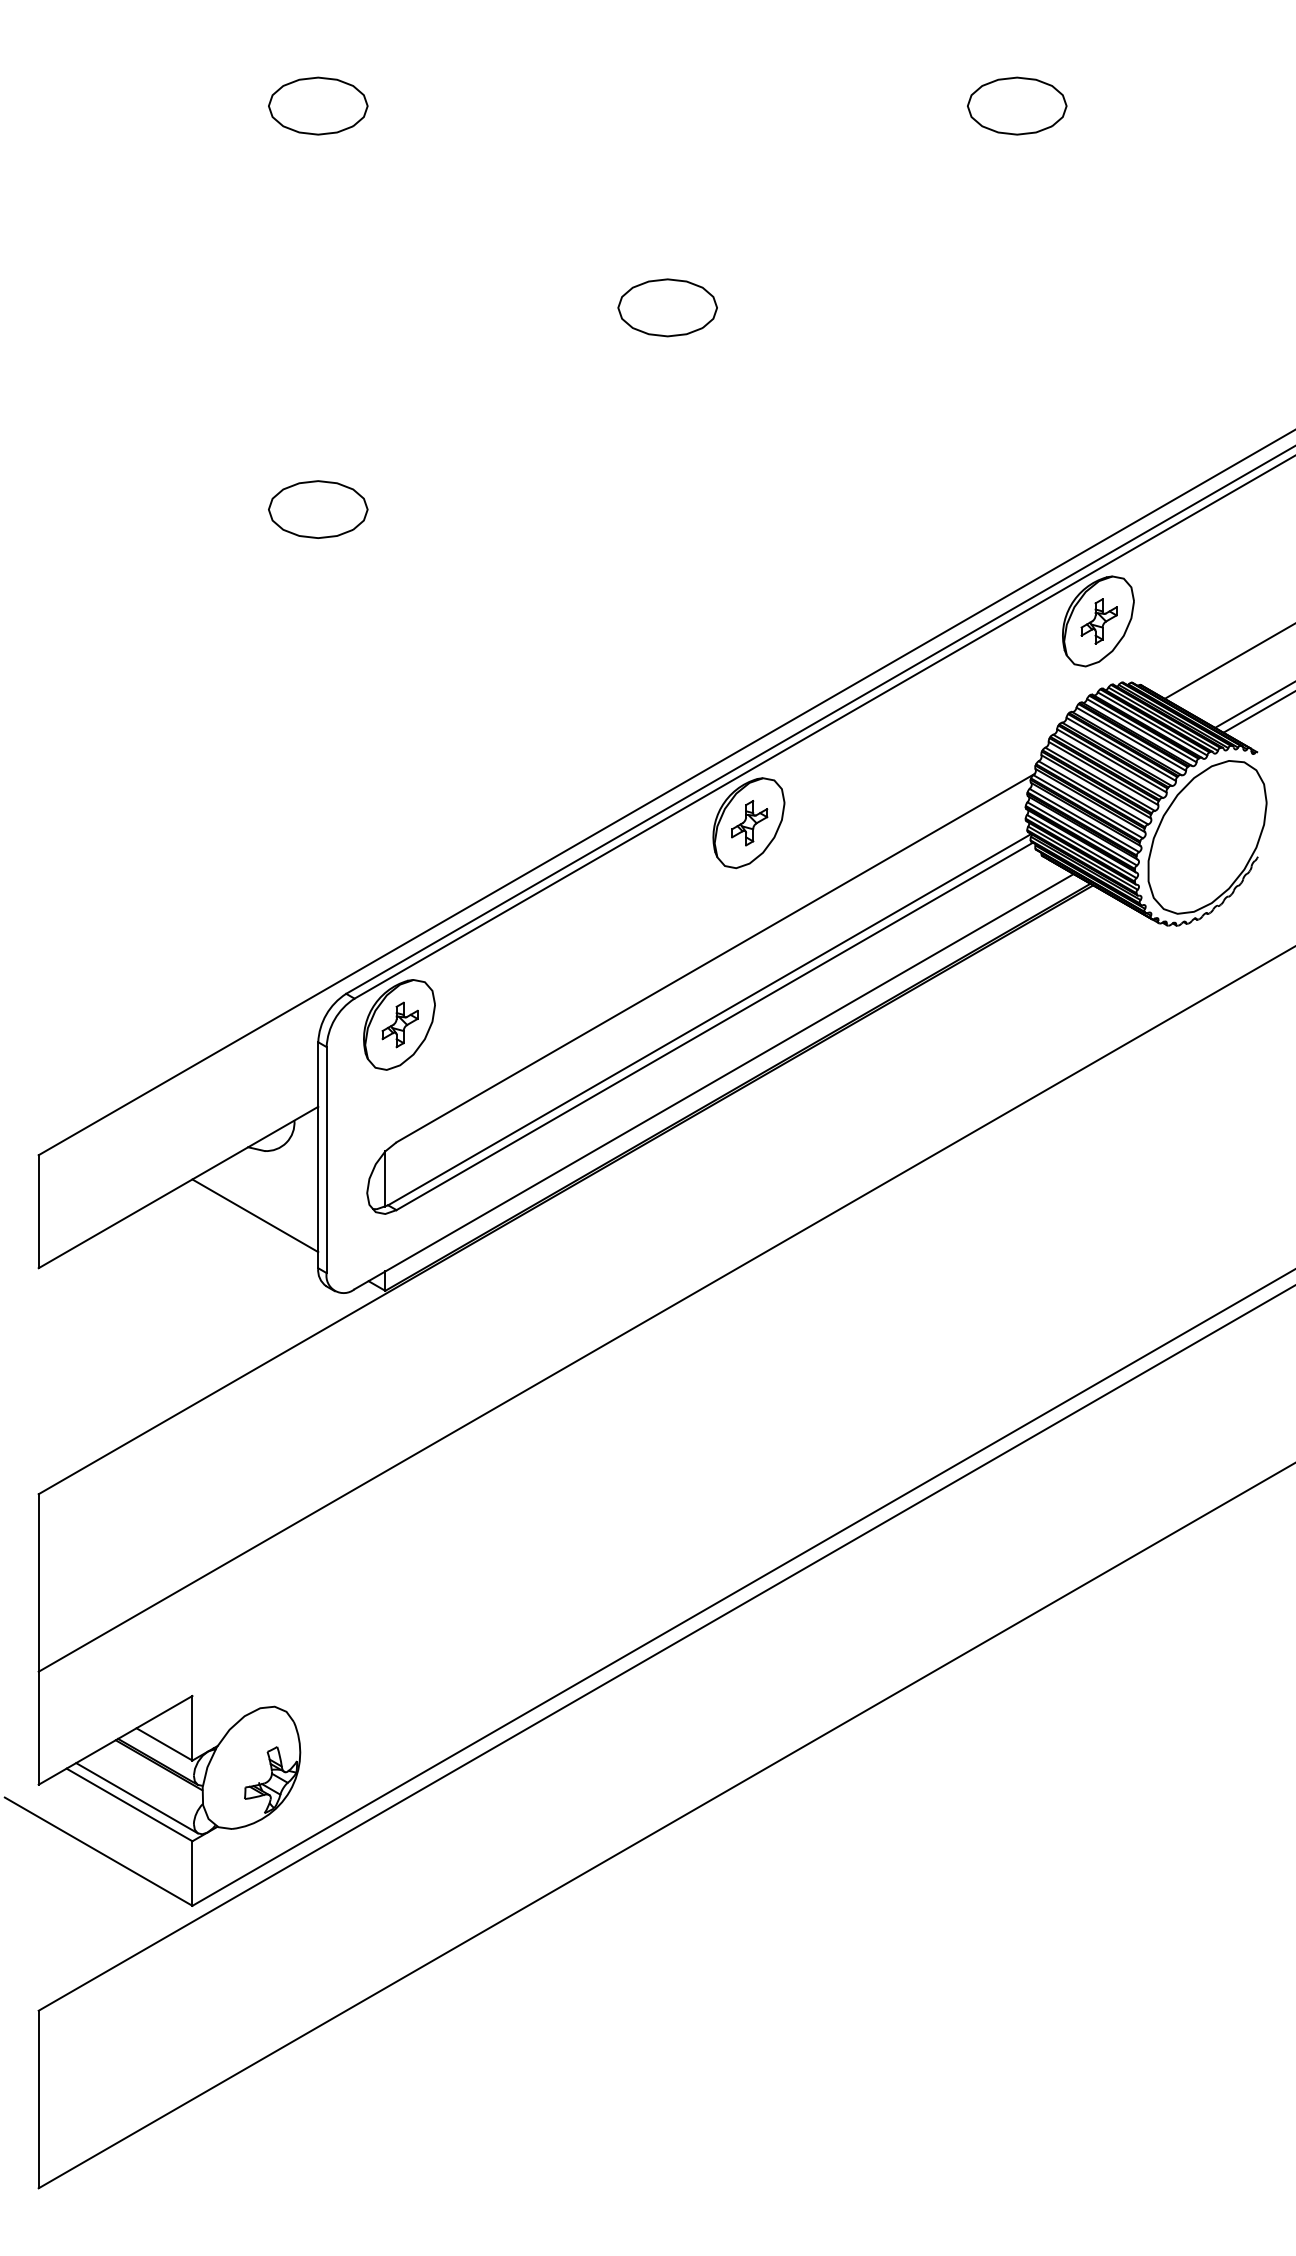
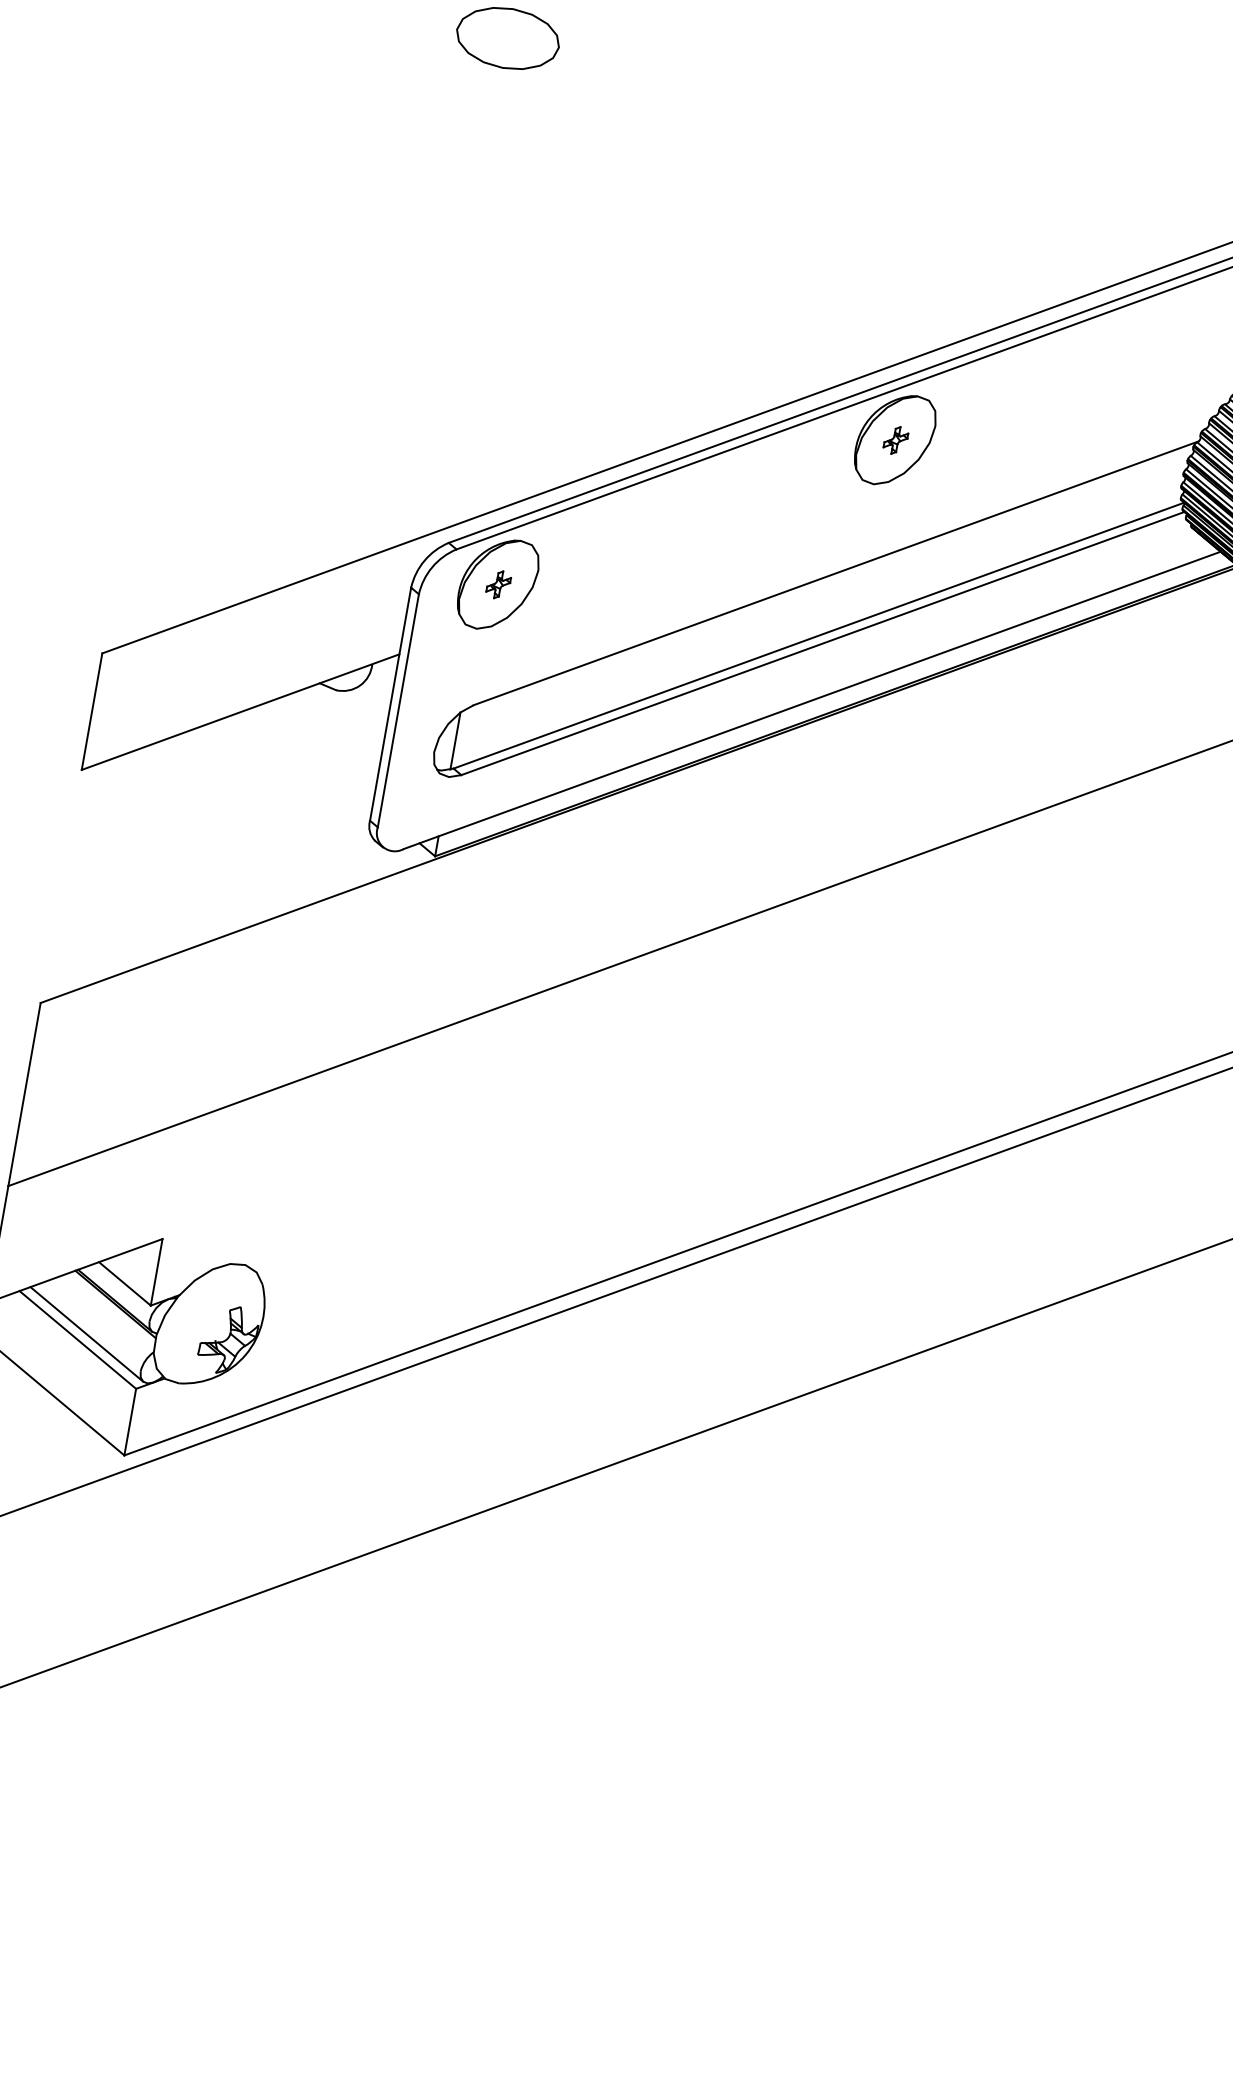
part: (749, 823) -> (895, 440), size x0.6
part: (399, 1024) -> (498, 584), size x0.6
line: (255, 1215) -> (314, 755), removed

